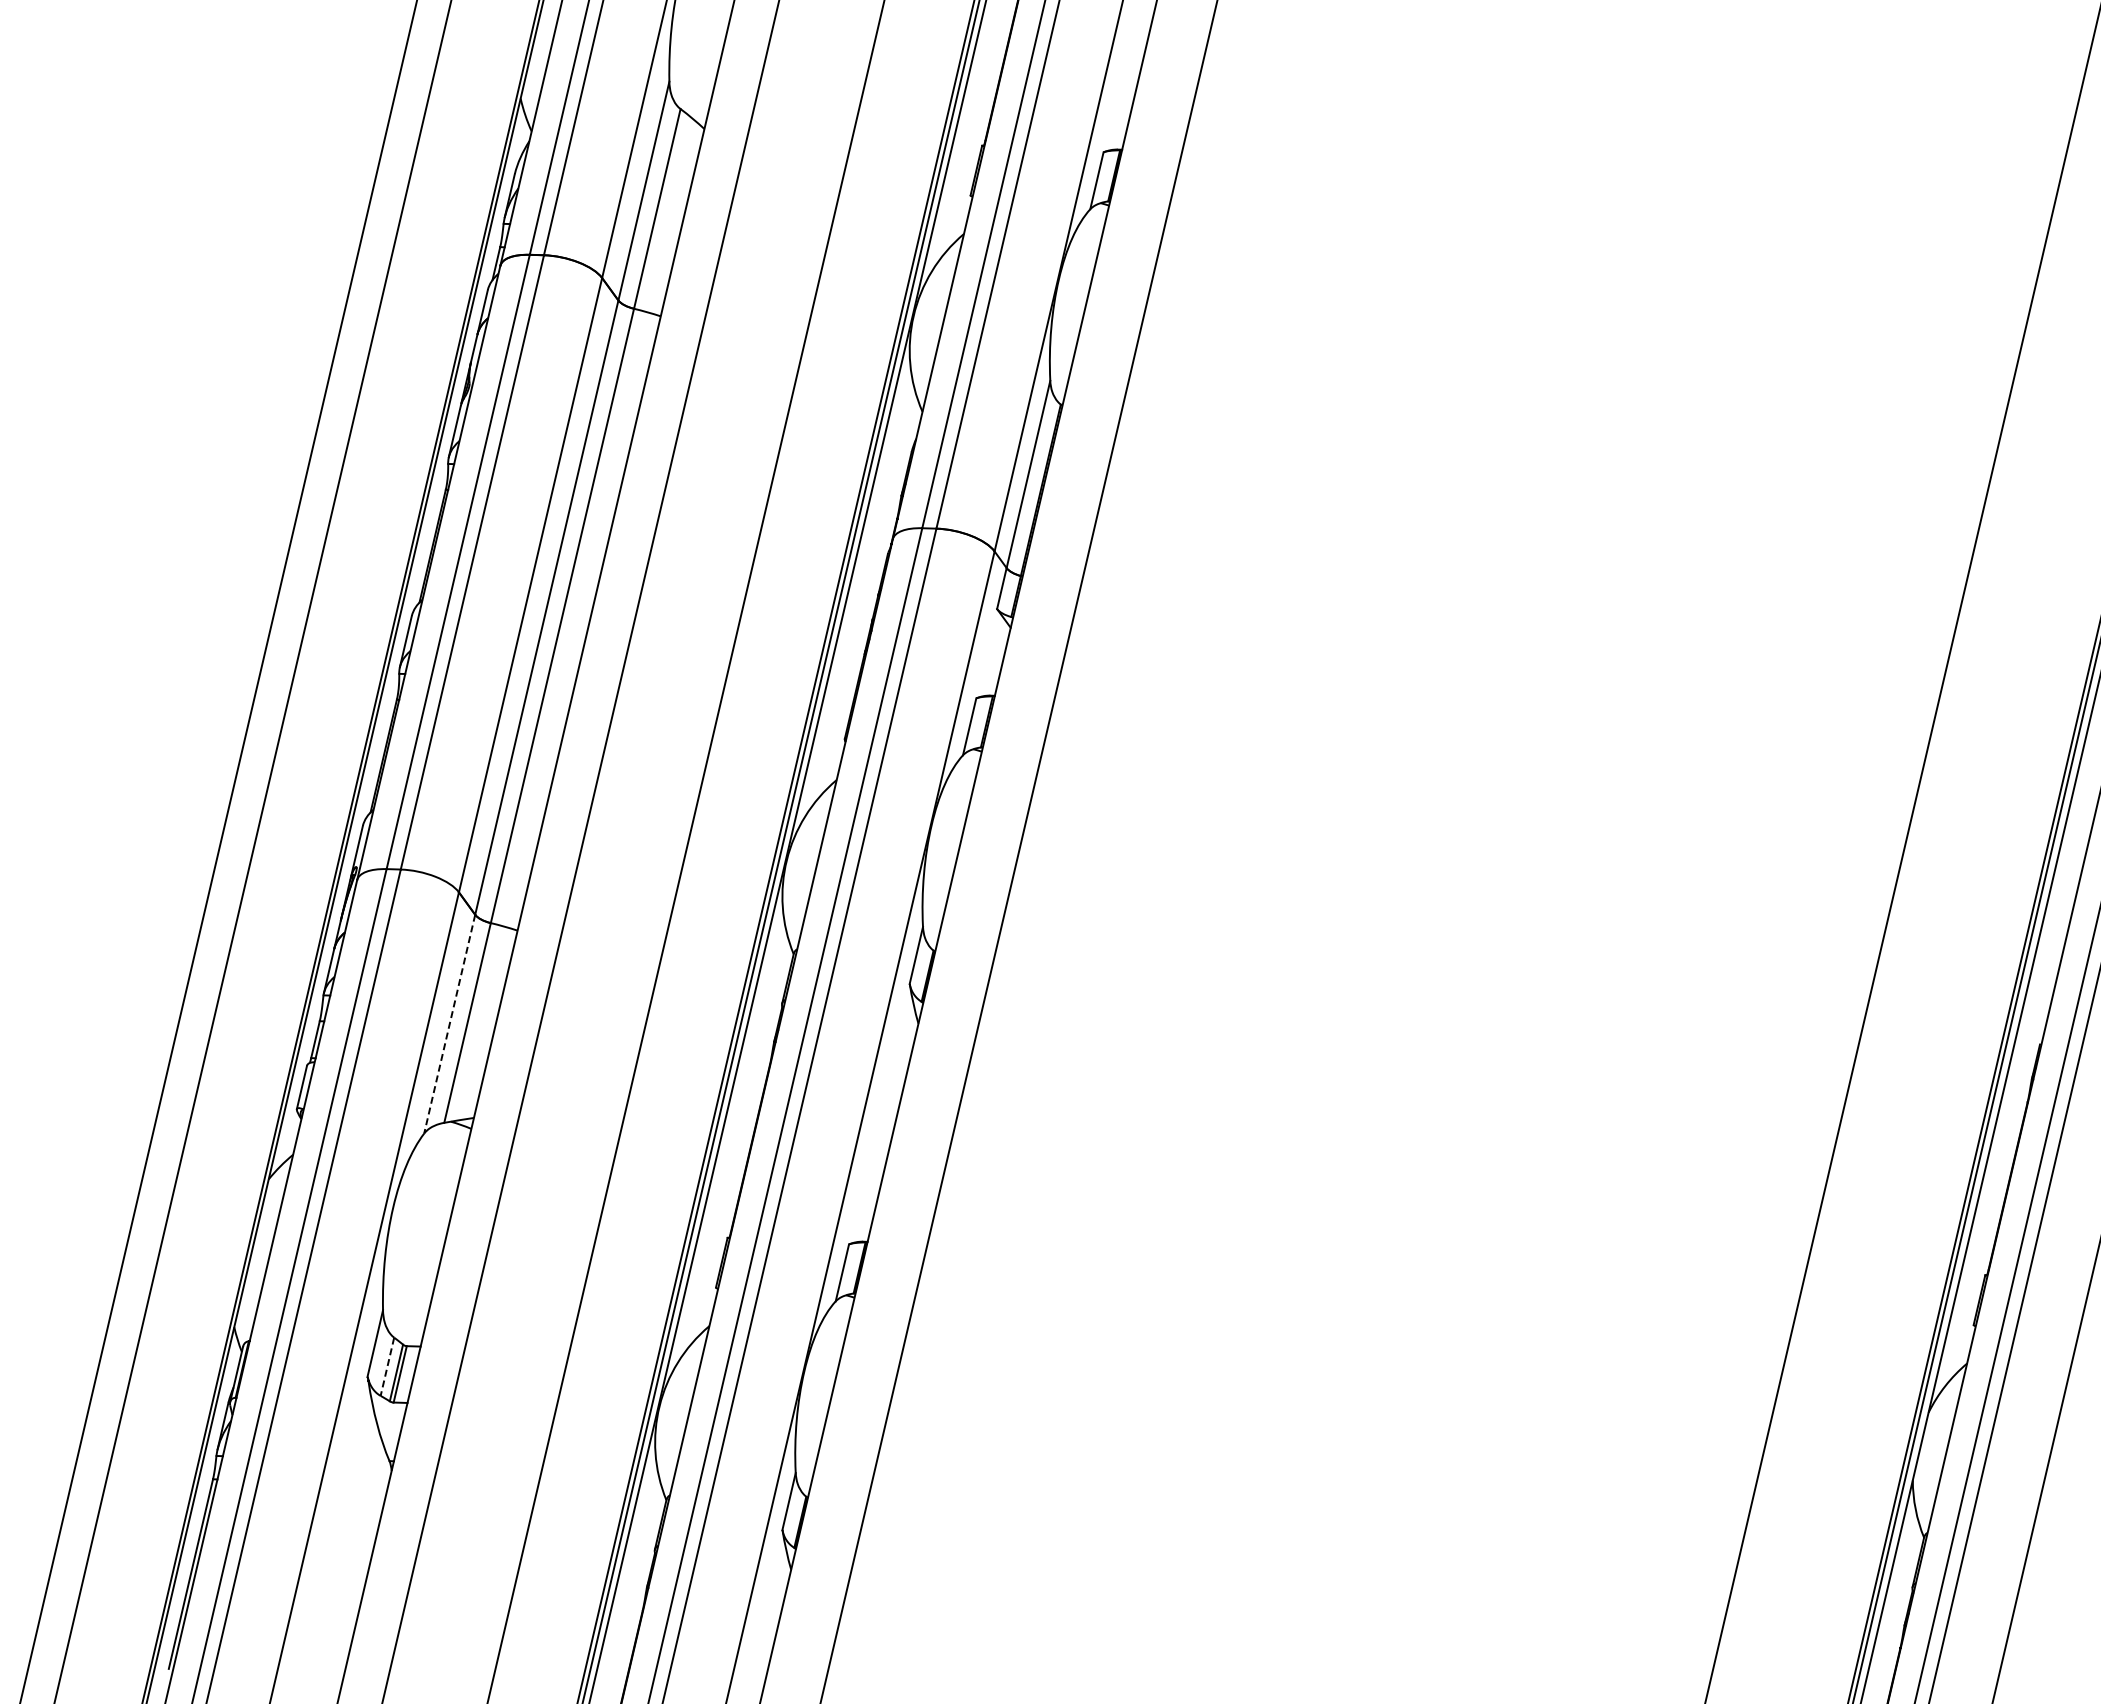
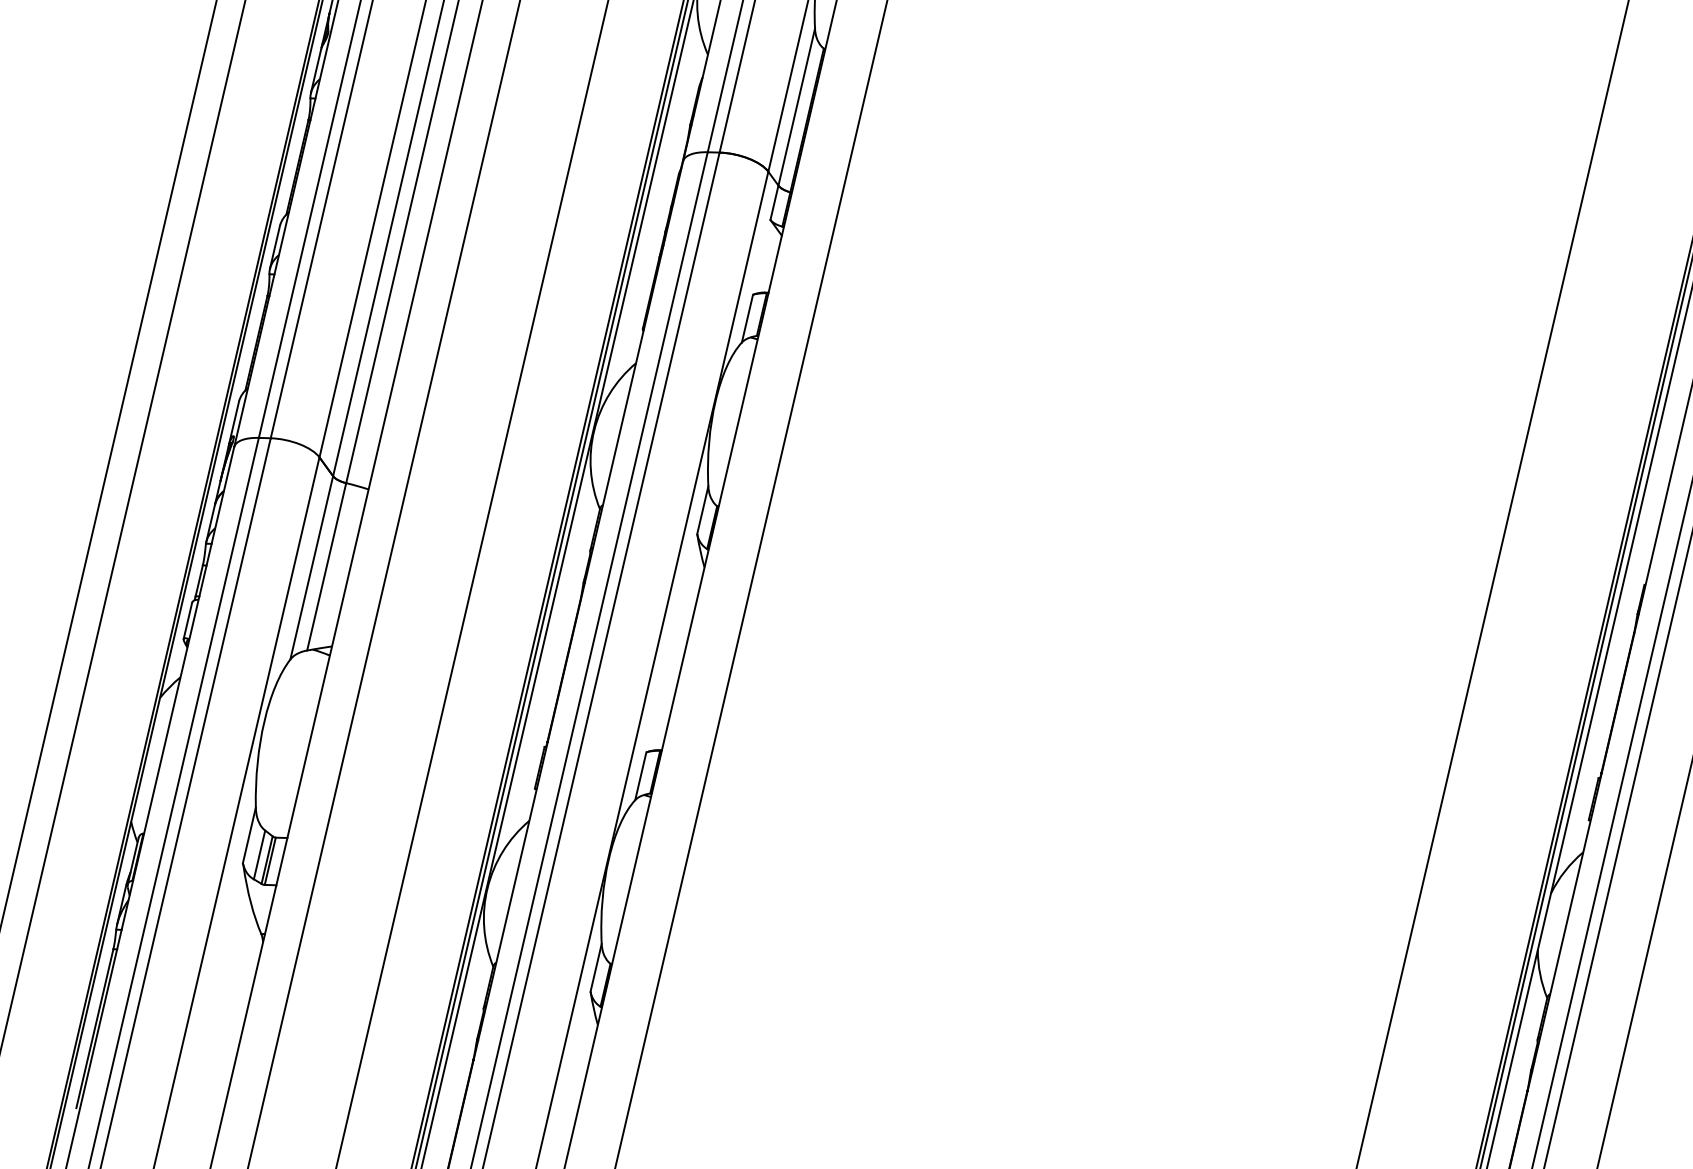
line: (449, 1024) -> (311, 568), dashed -> solid
line: (387, 1366) -> (259, 854), dashed -> solid

